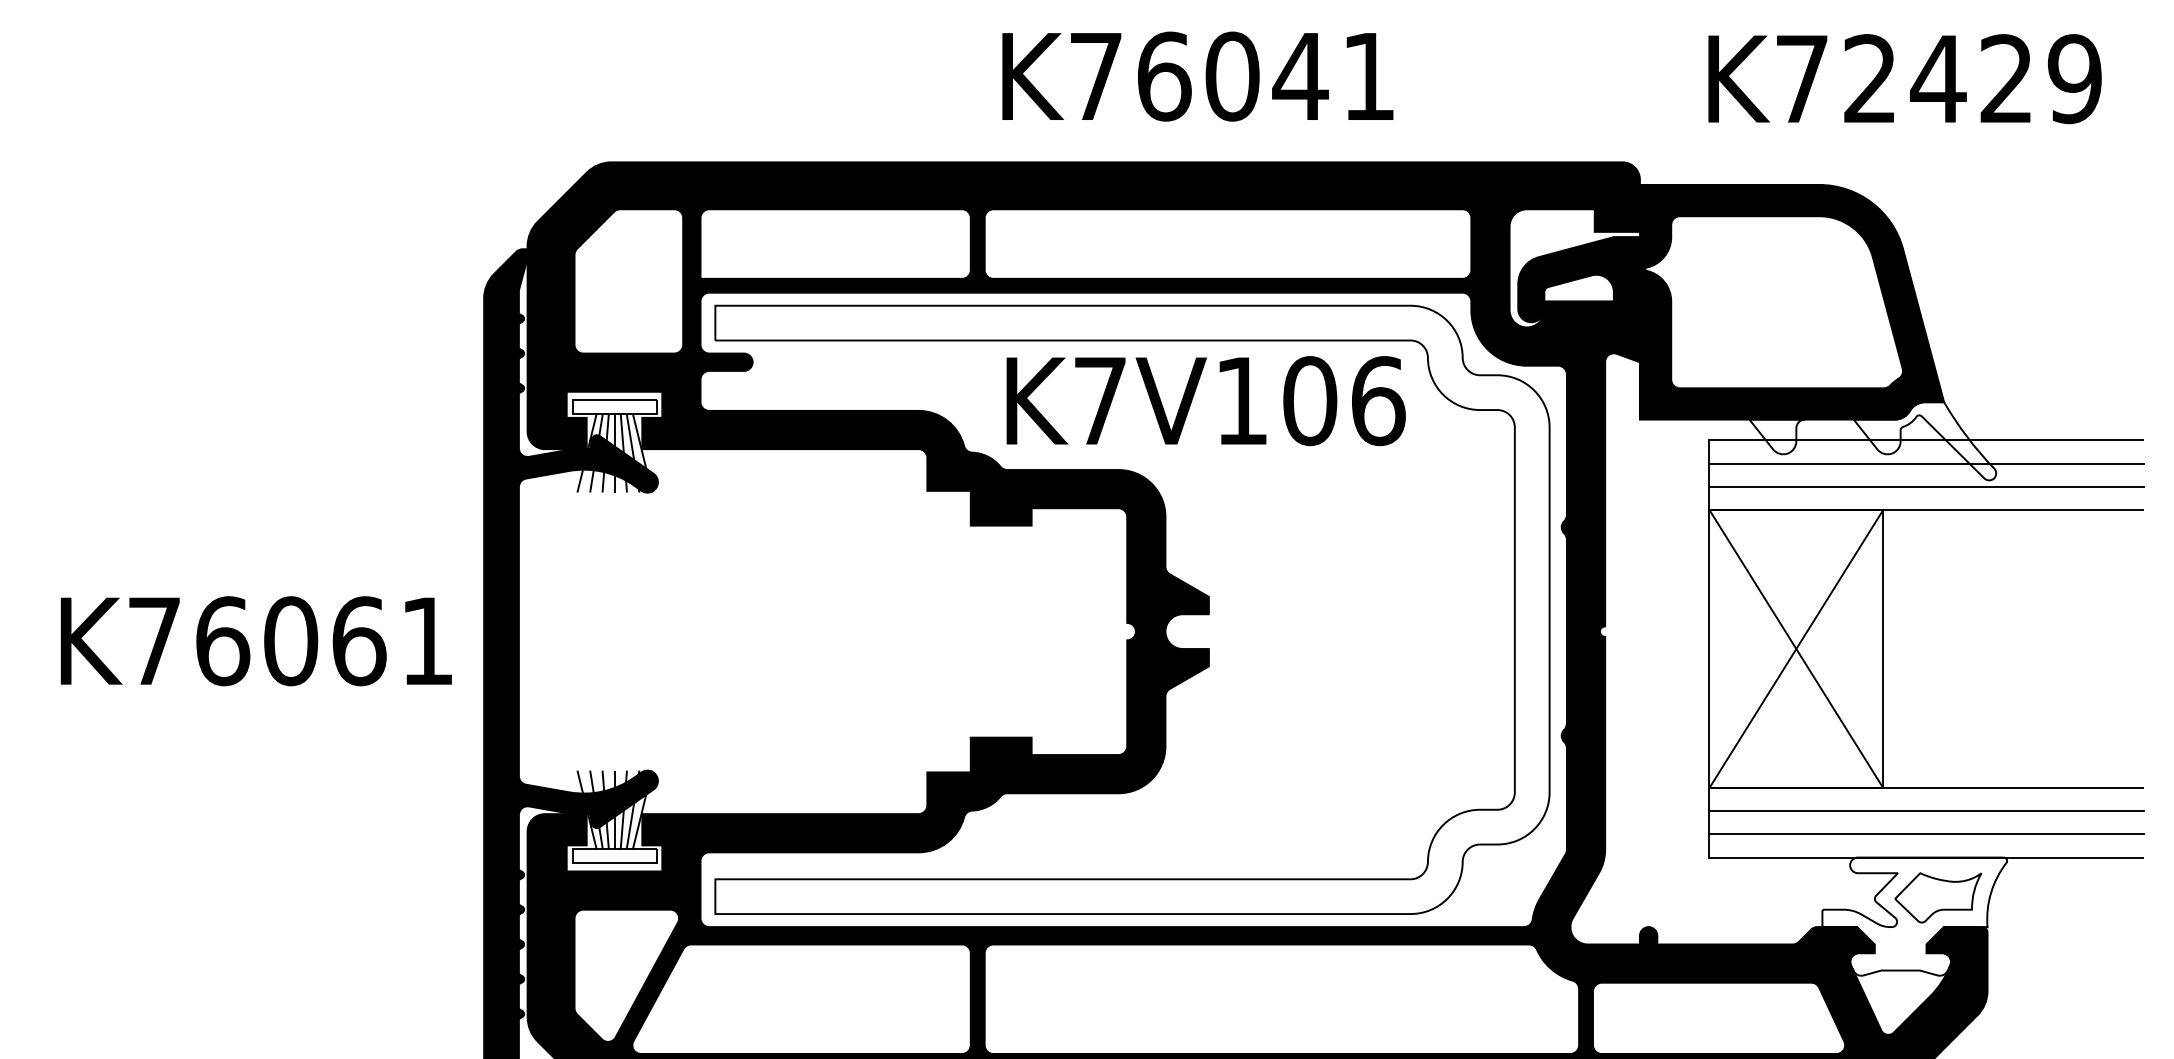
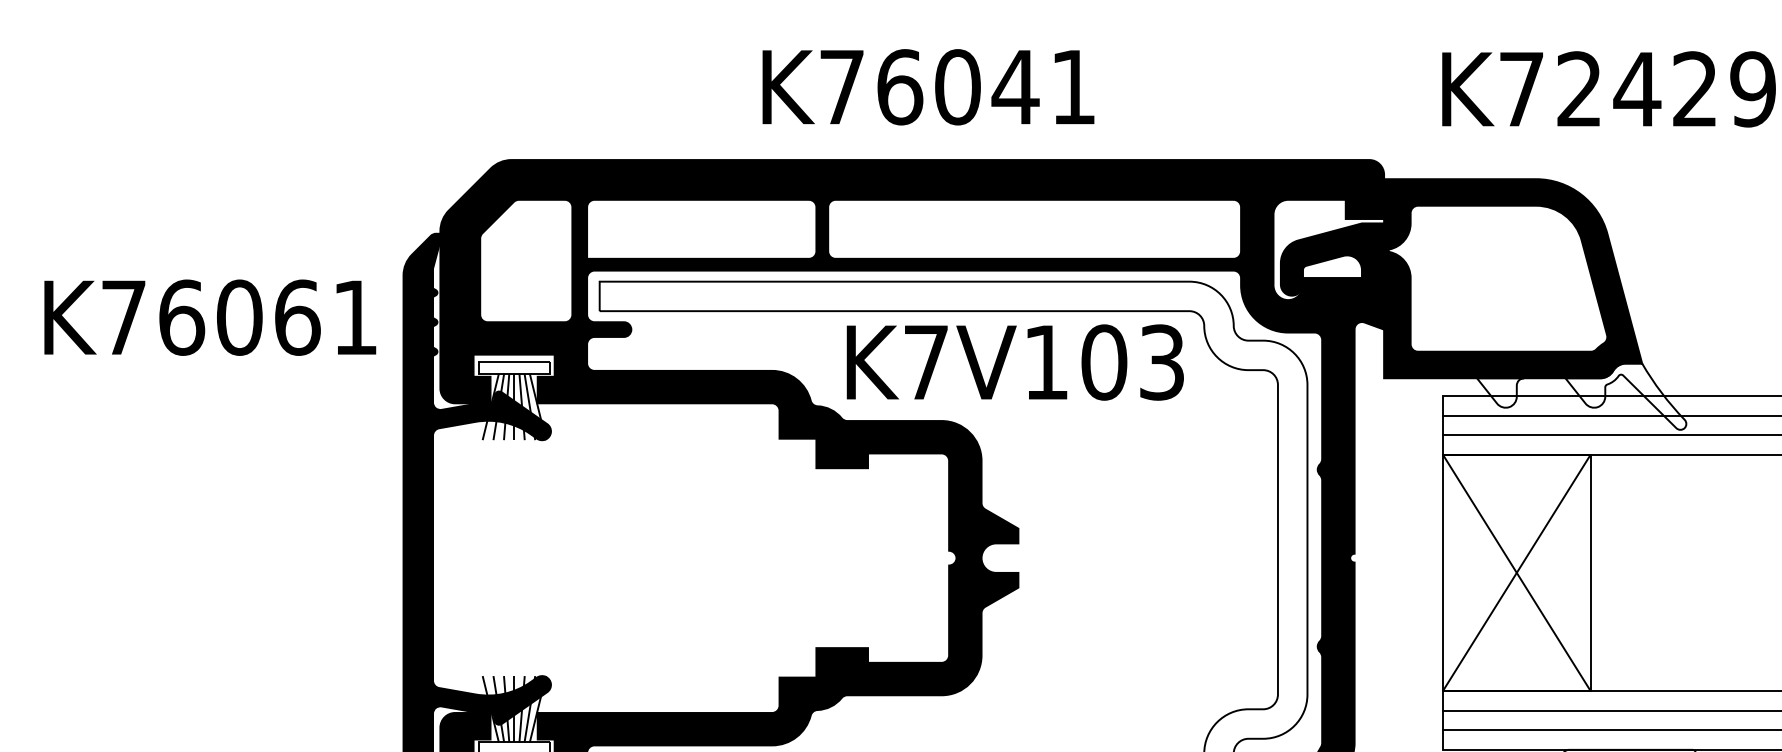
text: (1197, 76) -> (928, 87), moved
text: (1378, 401) -> (1162, 362), K7V106 -> K7V103
text: (255, 641) -> (209, 317), moved

